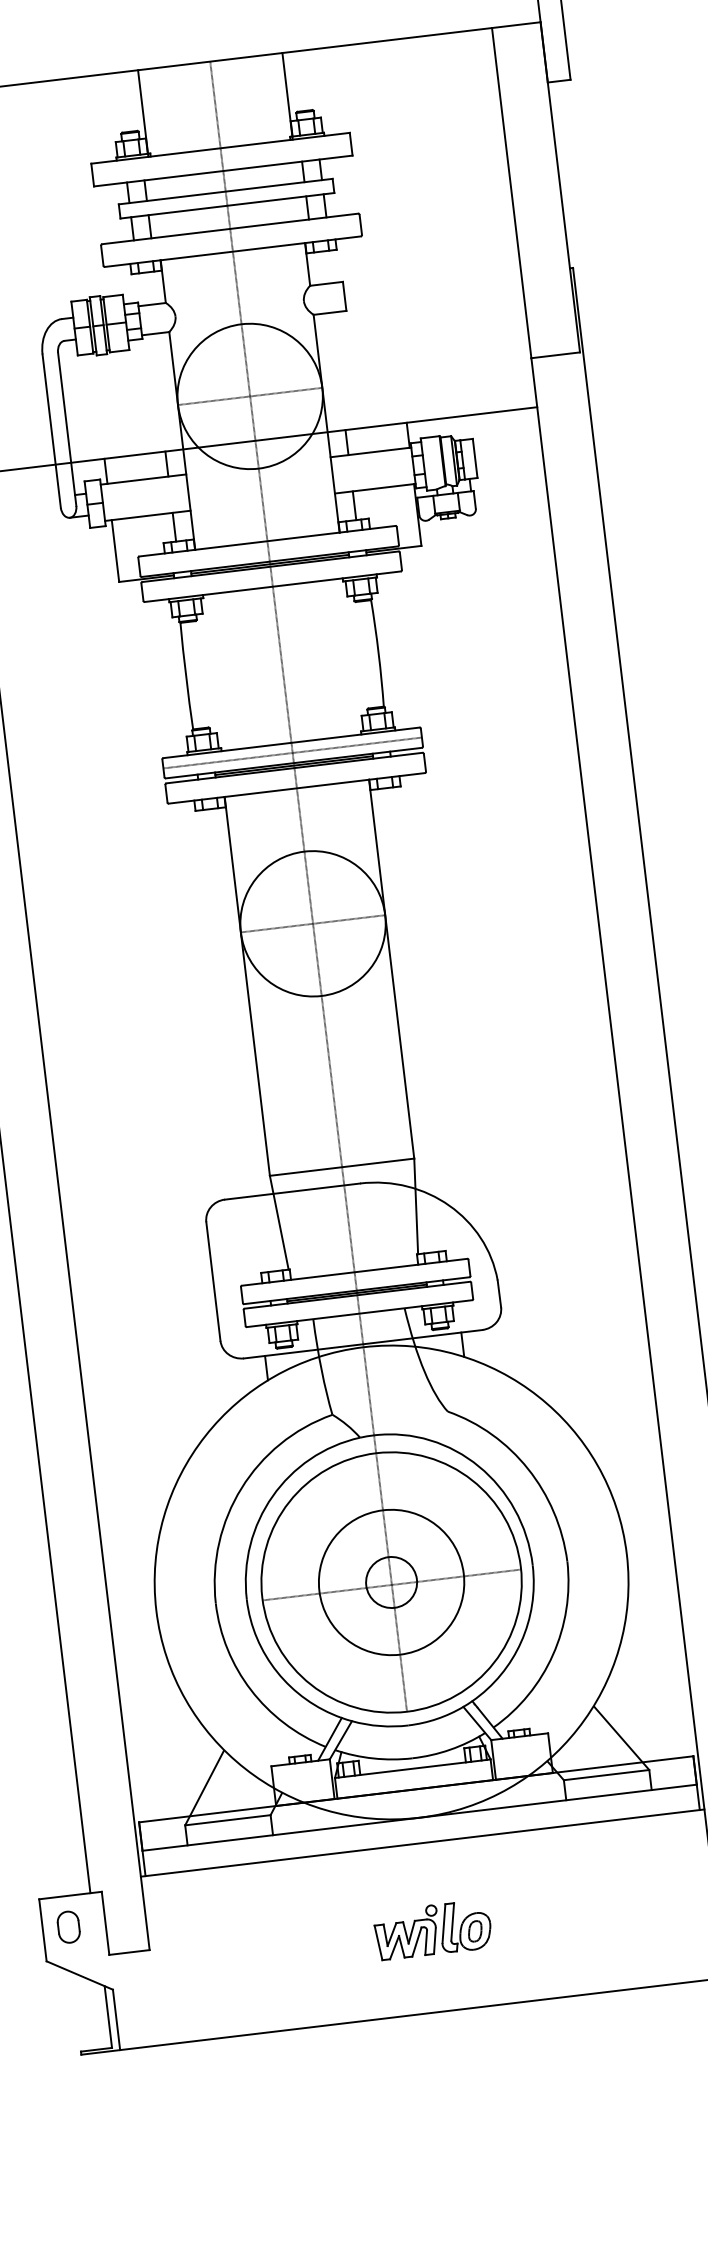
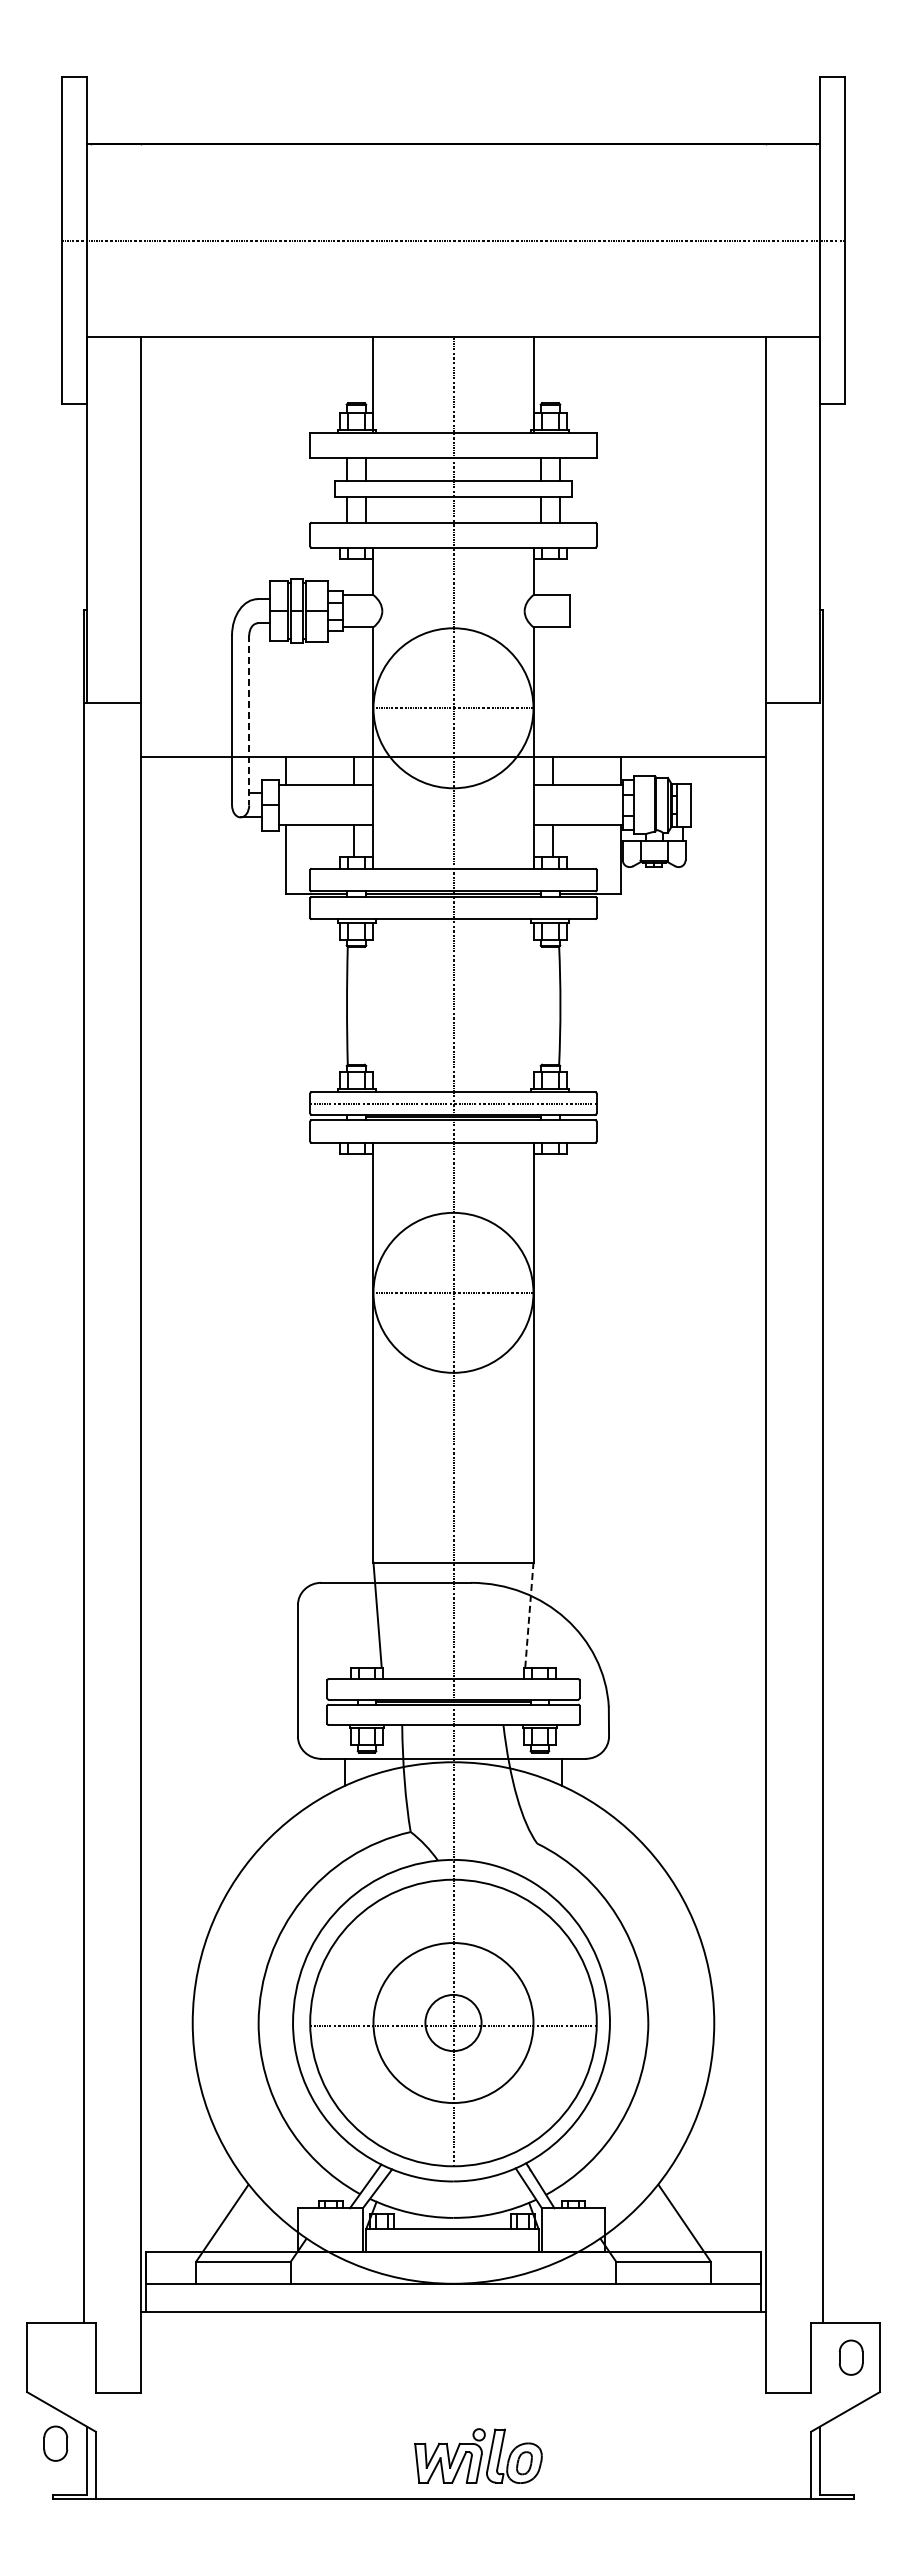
line: (67, 429) -> (249, 720), solid -> dashed
line: (416, 1206) -> (529, 1615), solid -> dashed
part: (68, 1927) -> (55, 2443), moved
part: (432, 1929) -> (478, 2455), moved

